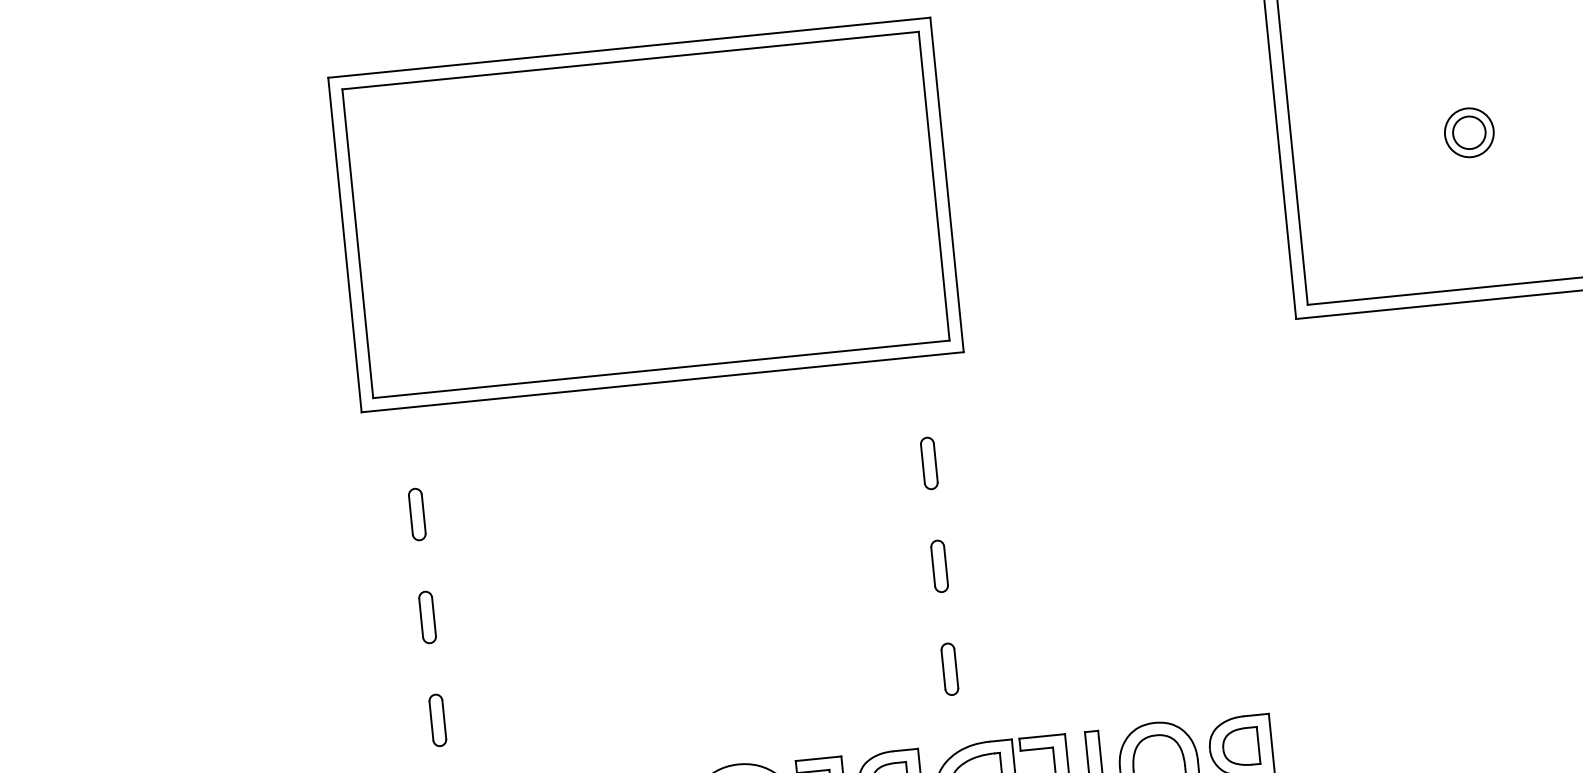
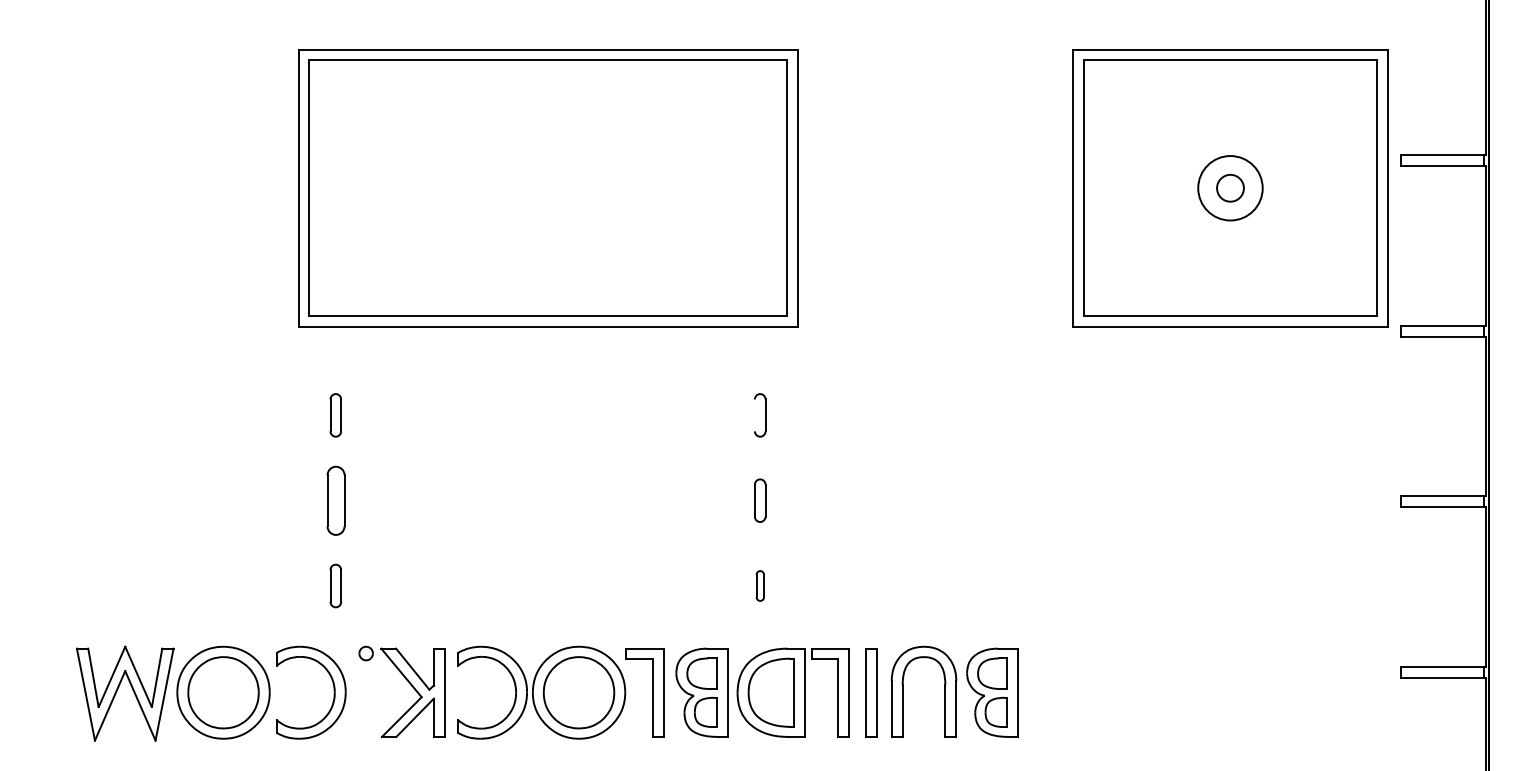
circle: (1469, 133) -> (1230, 188), size x1.6
line: (922, 464) -> (754, 415), removed
part: (427, 617) -> (335, 500), size x1.6
part: (950, 668) -> (760, 585), size x0.7

